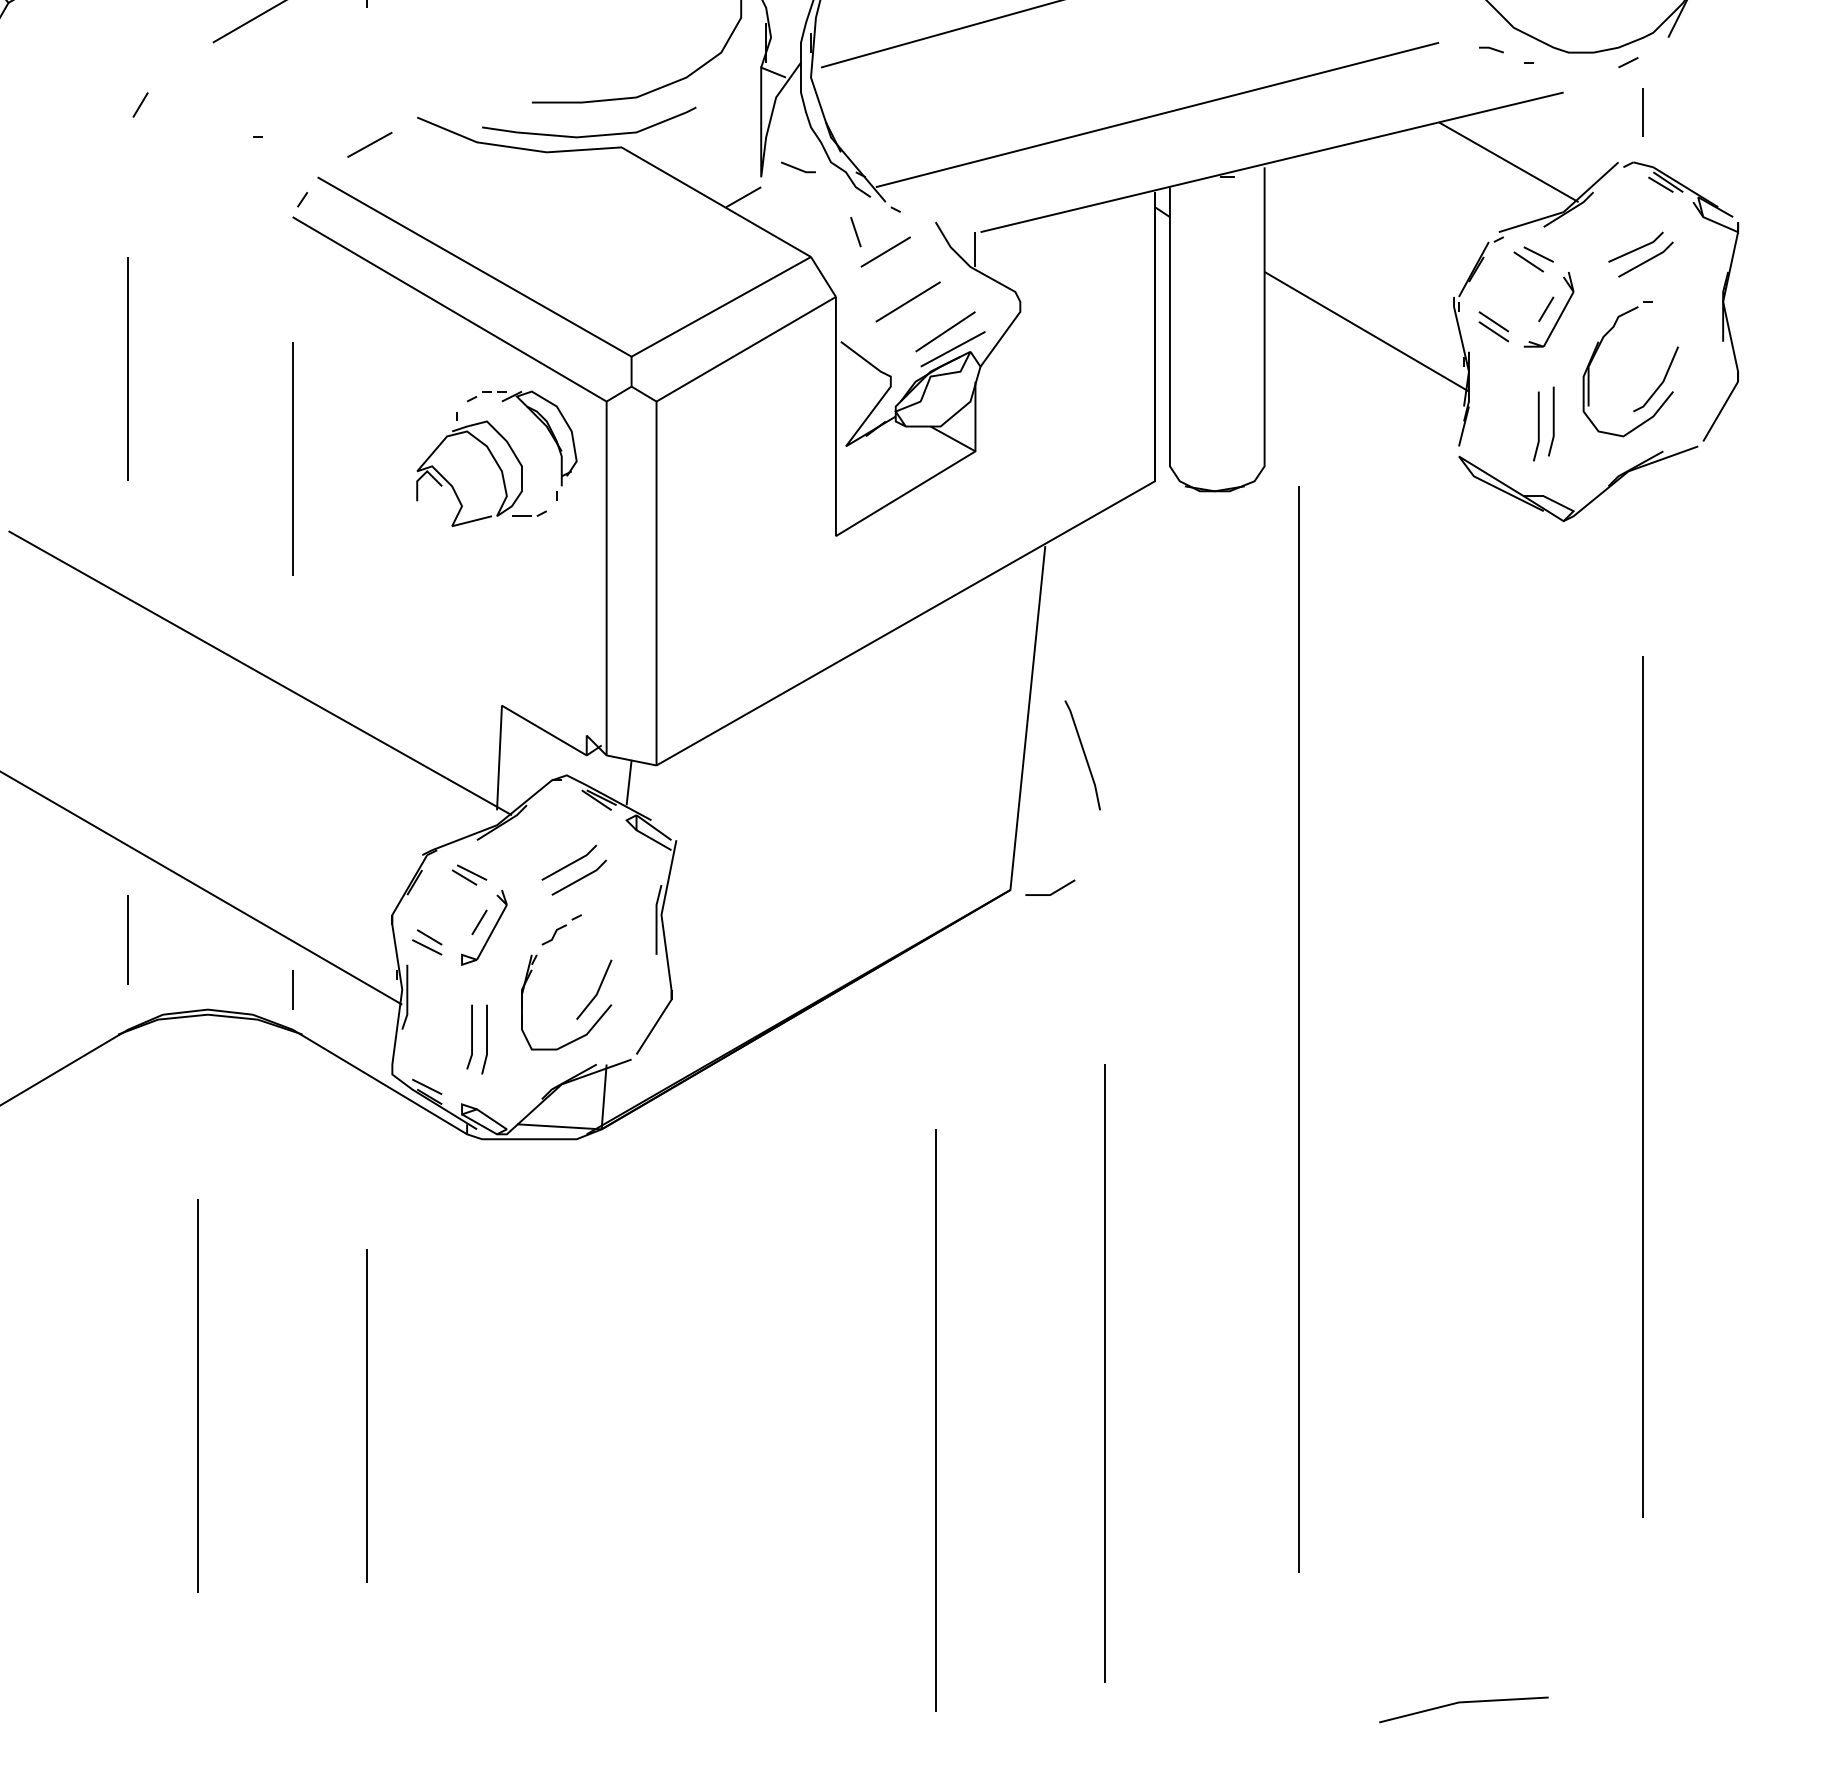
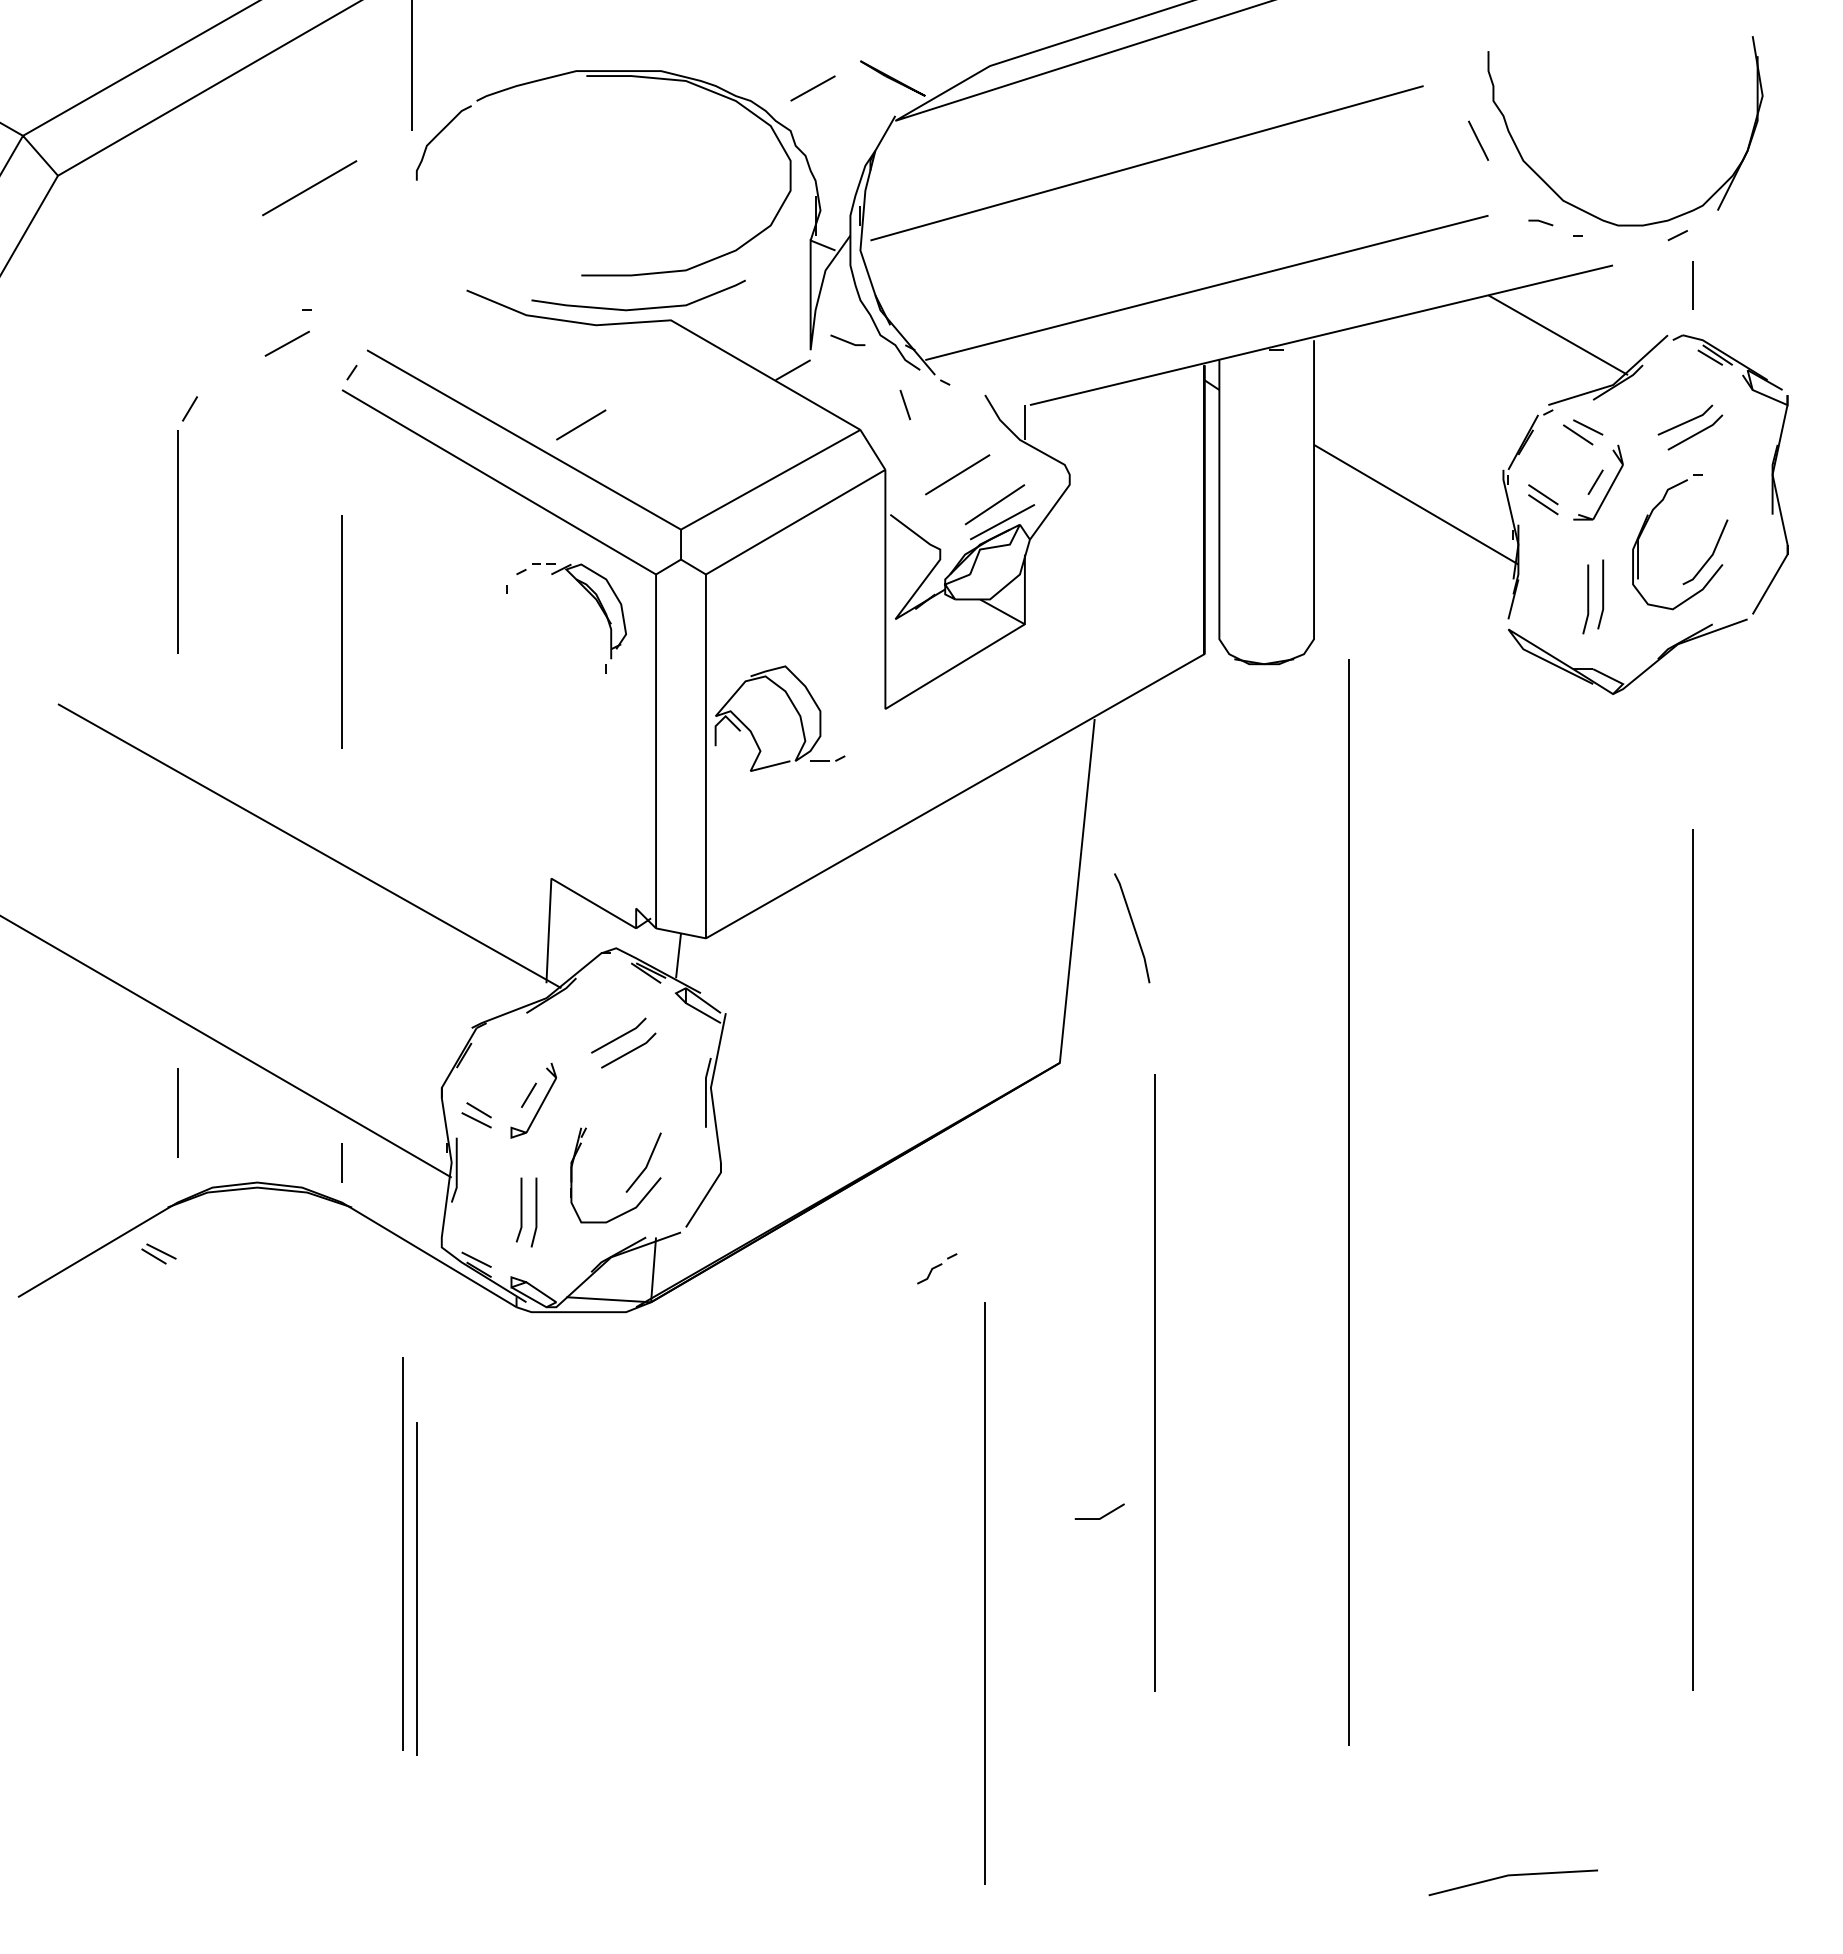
line: (140, 104) -> (189, 408), moved
line: (369, 144) -> (286, 343), moved
line: (886, 251) -> (581, 424), moved
part: (497, 465) -> (795, 710), moved
part: (469, 874) -> (158, 1253), moved
line: (1052, 892) -> (1101, 1516), moved
part: (562, 929) -> (937, 1268), moved
line: (1105, 1372) -> (1154, 1382), moved
line: (197, 1395) -> (402, 1553), moved

